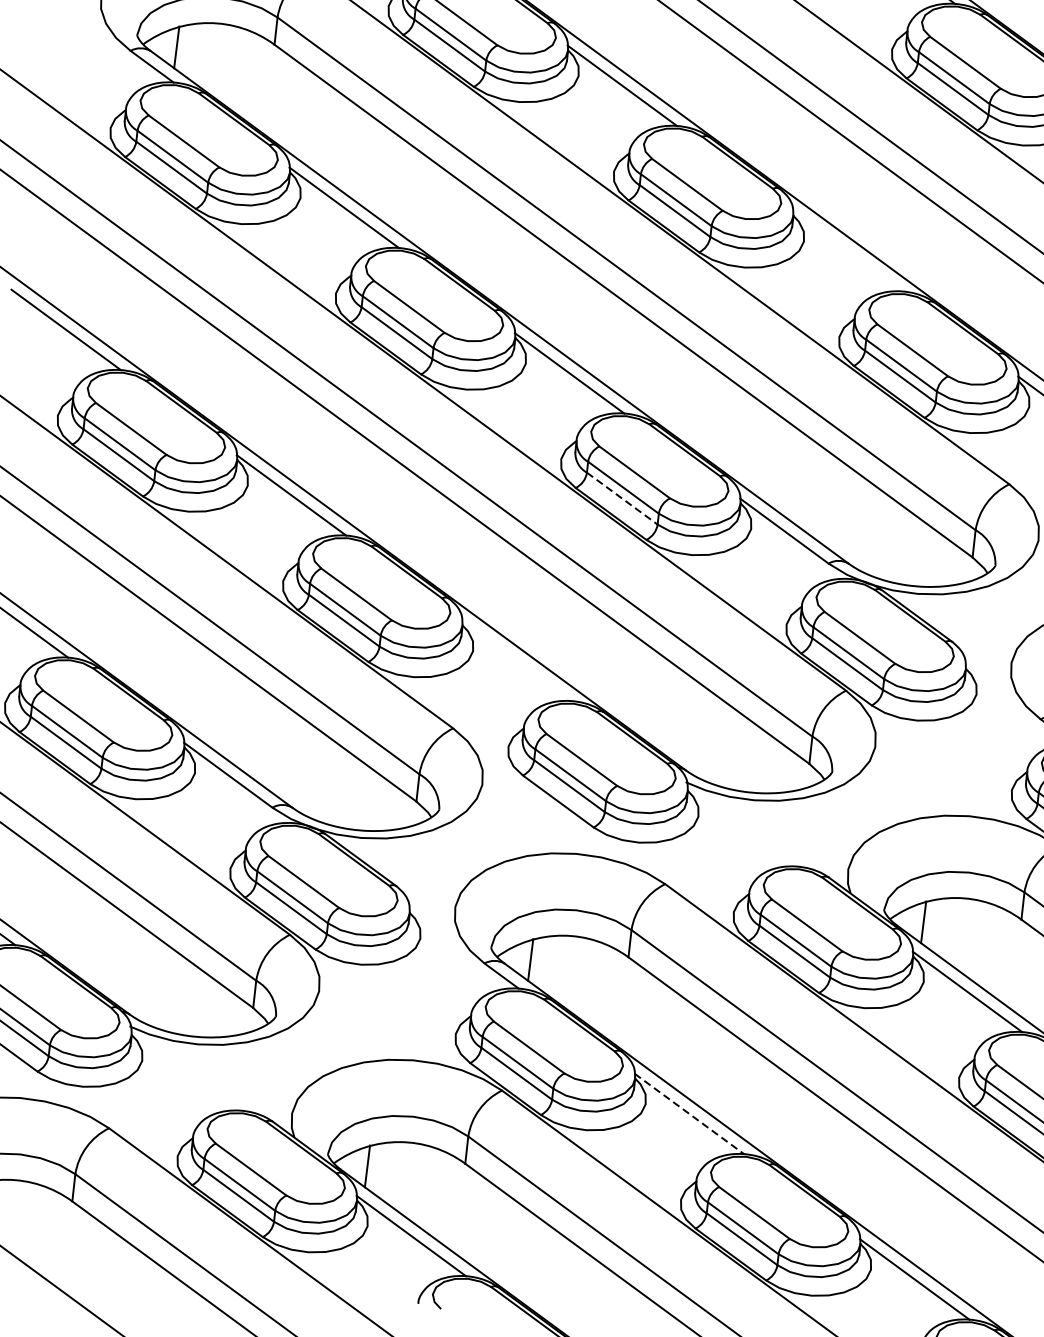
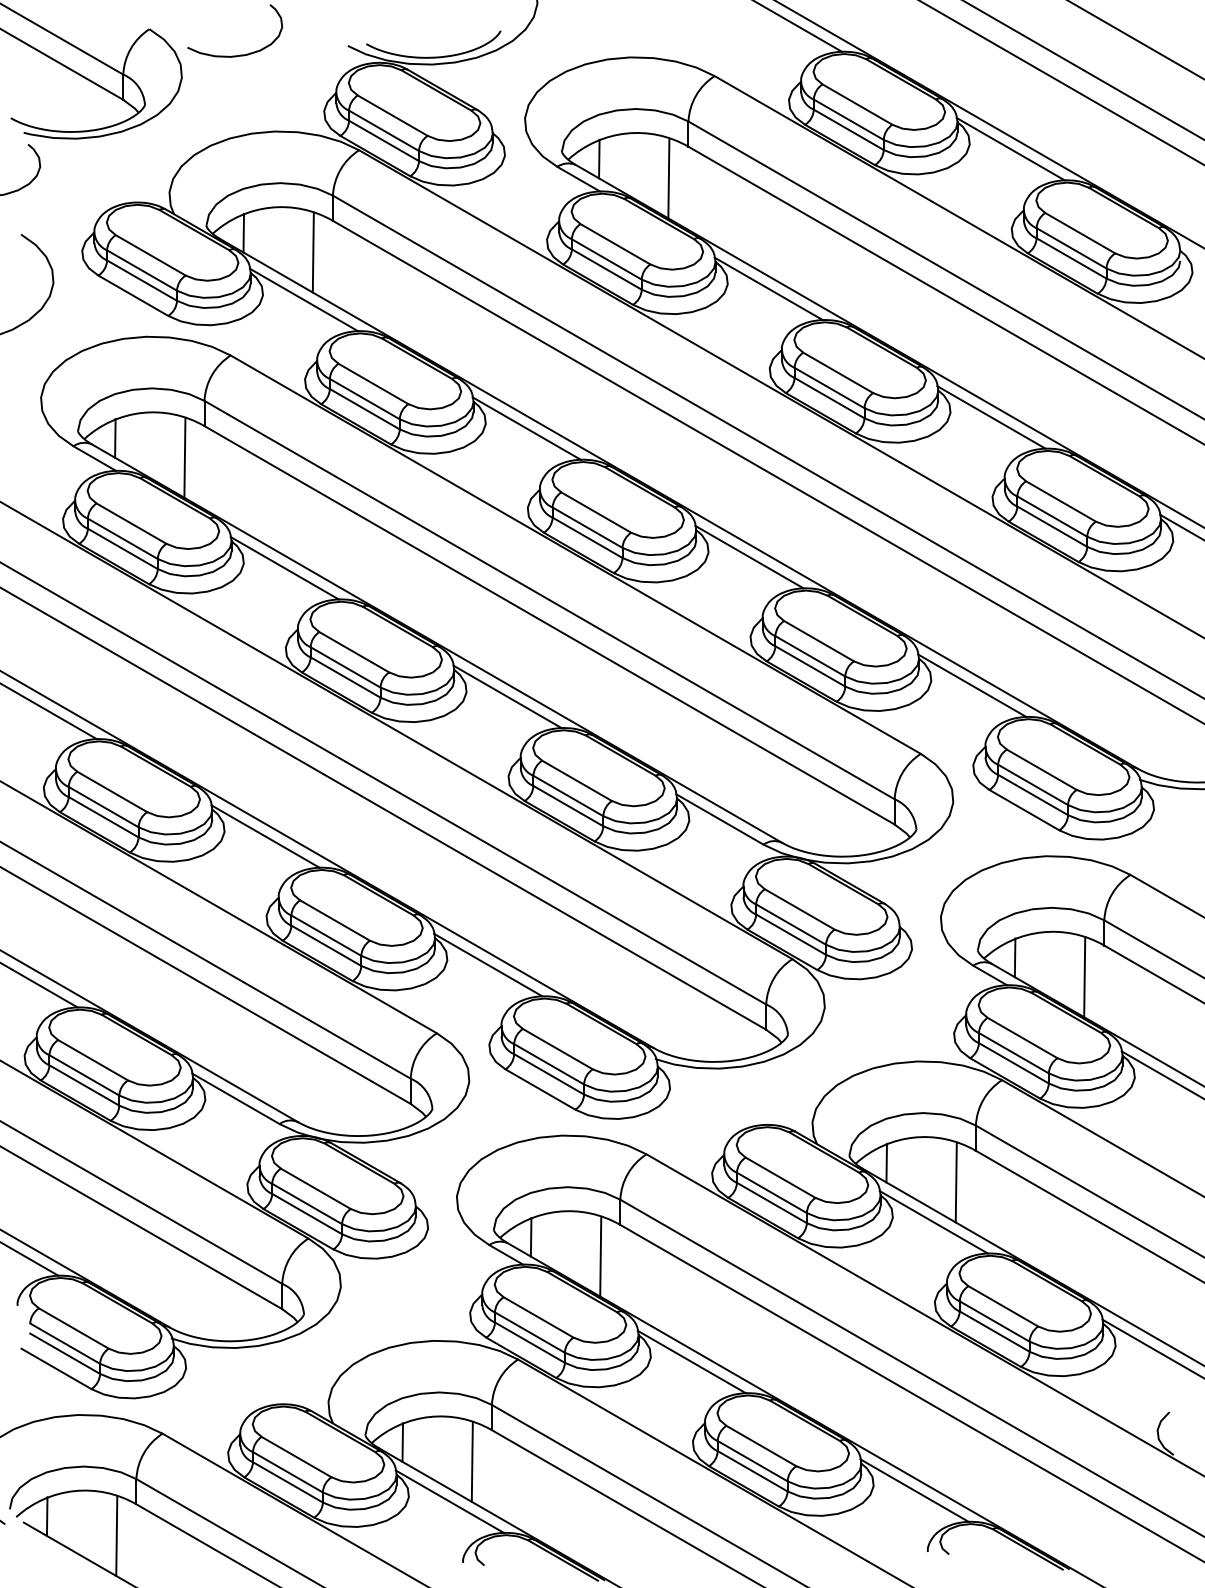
line: (249, 76) -> (184, 457), added
line: (847, 250) -> (749, 556), added
line: (622, 499) -> (568, 806), dashed -> solid
line: (517, 660) -> (488, 964), added
line: (995, 951) -> (955, 1182), added
line: (603, 989) -> (600, 1256), added
line: (690, 1114) -> (692, 1362), dashed -> solid
line: (439, 1195) -> (471, 1461), added
line: (47, 1232) -> (116, 1535), added

